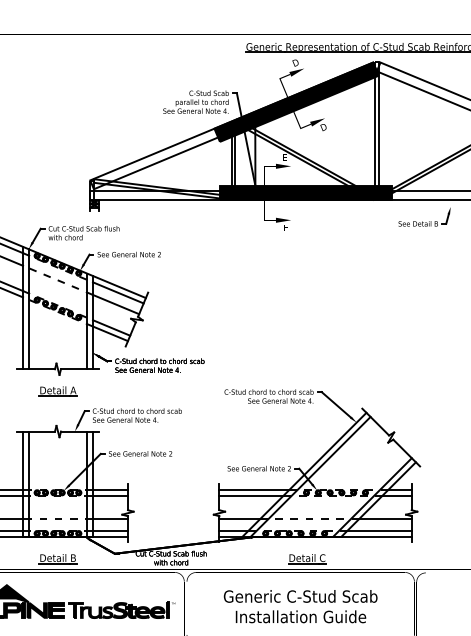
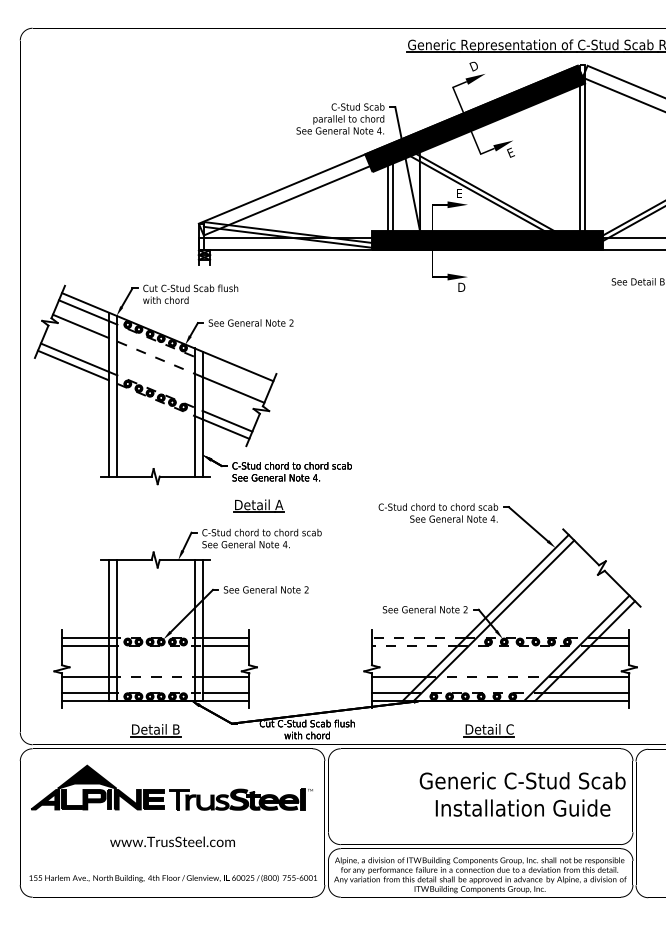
text: (324, 126) -> (512, 151), D -> E
text: (286, 227) -> (461, 286), E -> D
line: (118, 293) -> (236, 374), removed
part: (57, 390) -> (258, 505), moved
line: (254, 490) -> (418, 638), solid -> dashed
line: (251, 495) -> (414, 645), solid -> dashed
text: (300, 606) -> (522, 794), moved

